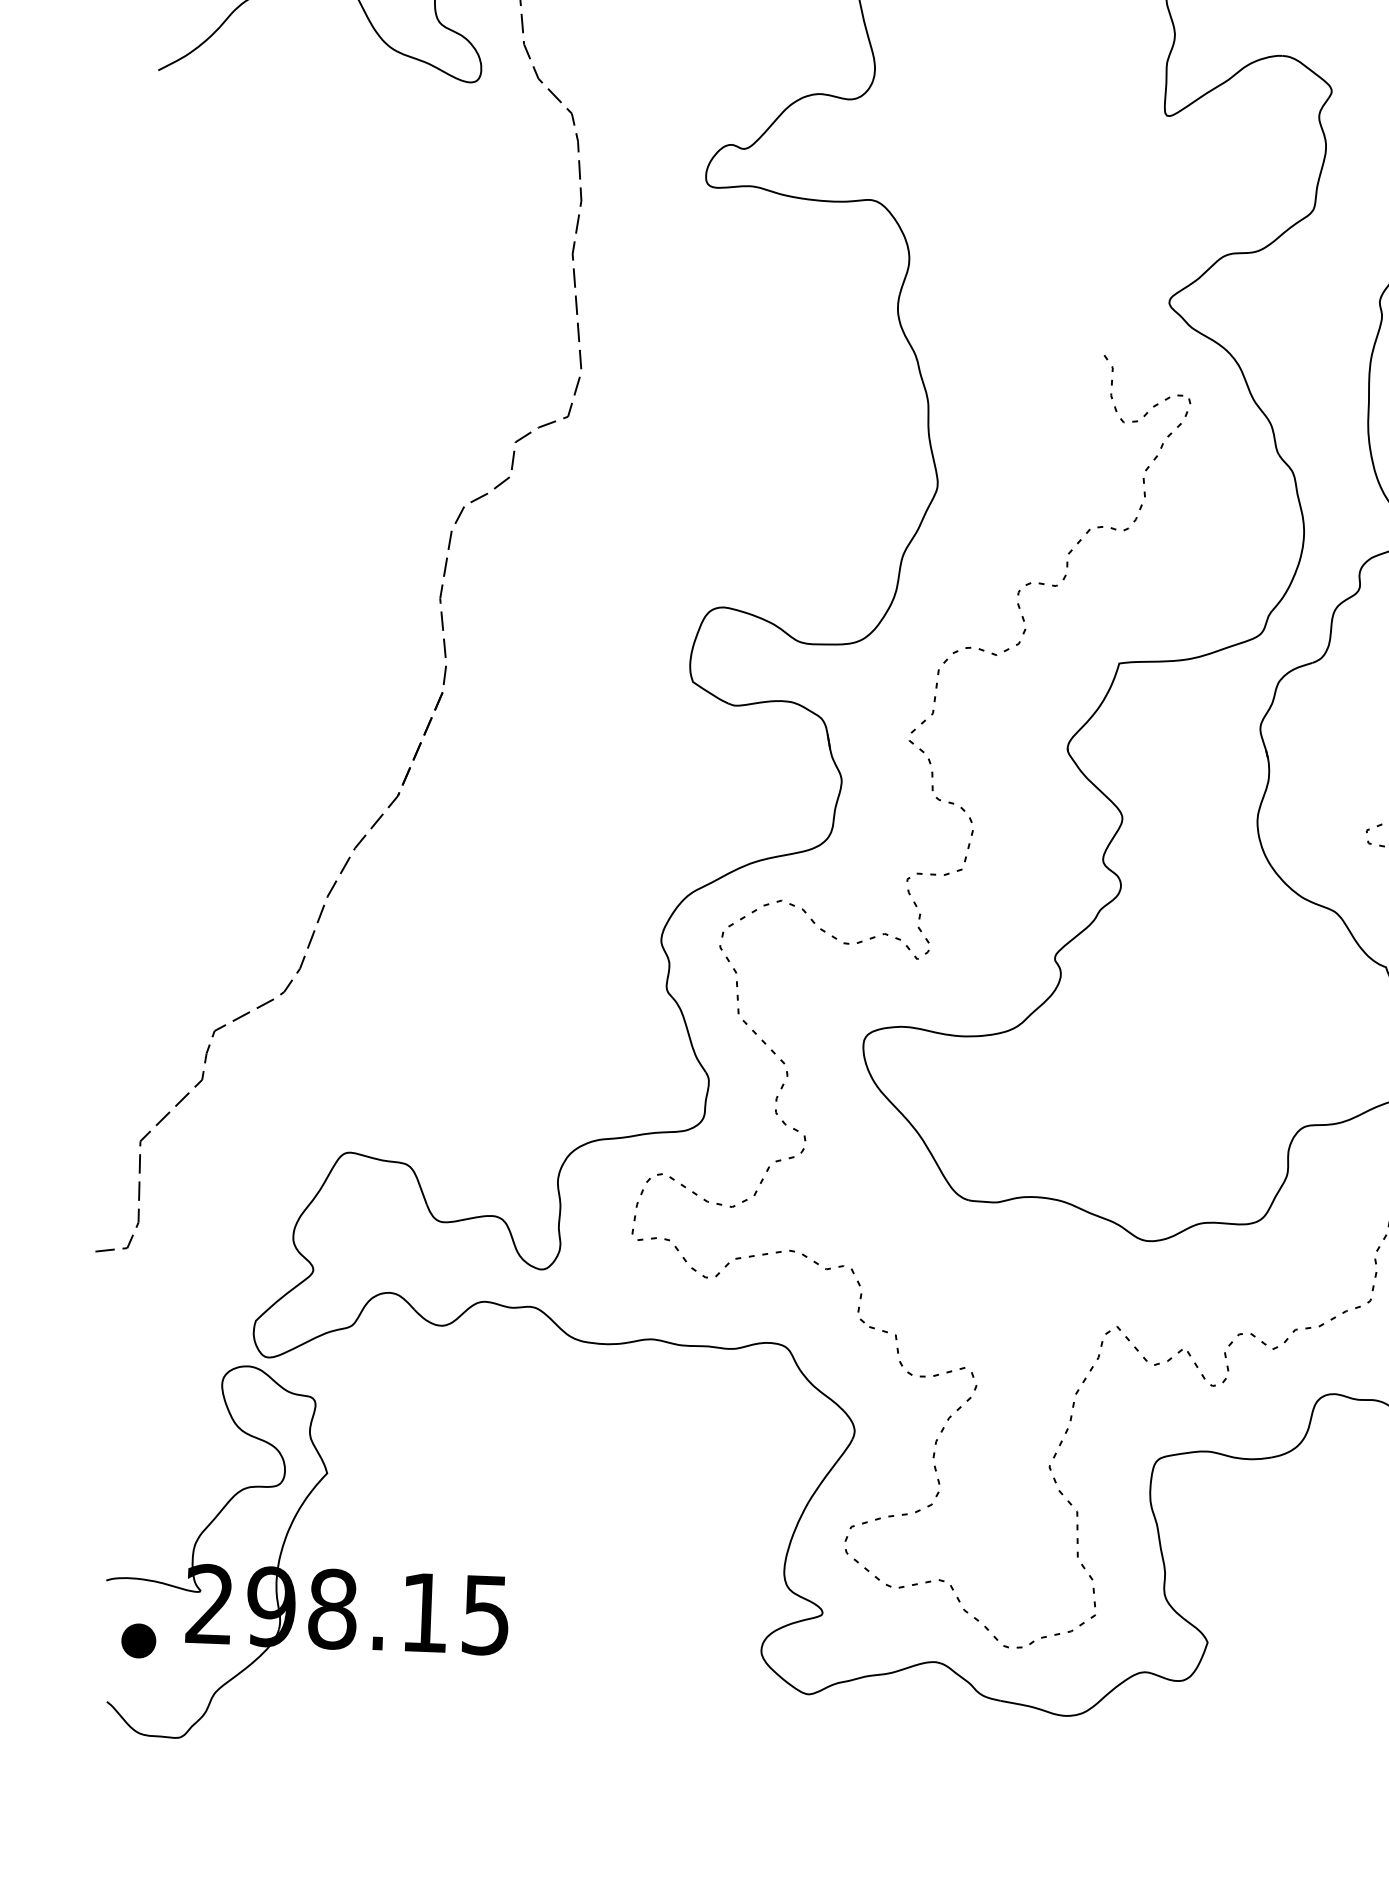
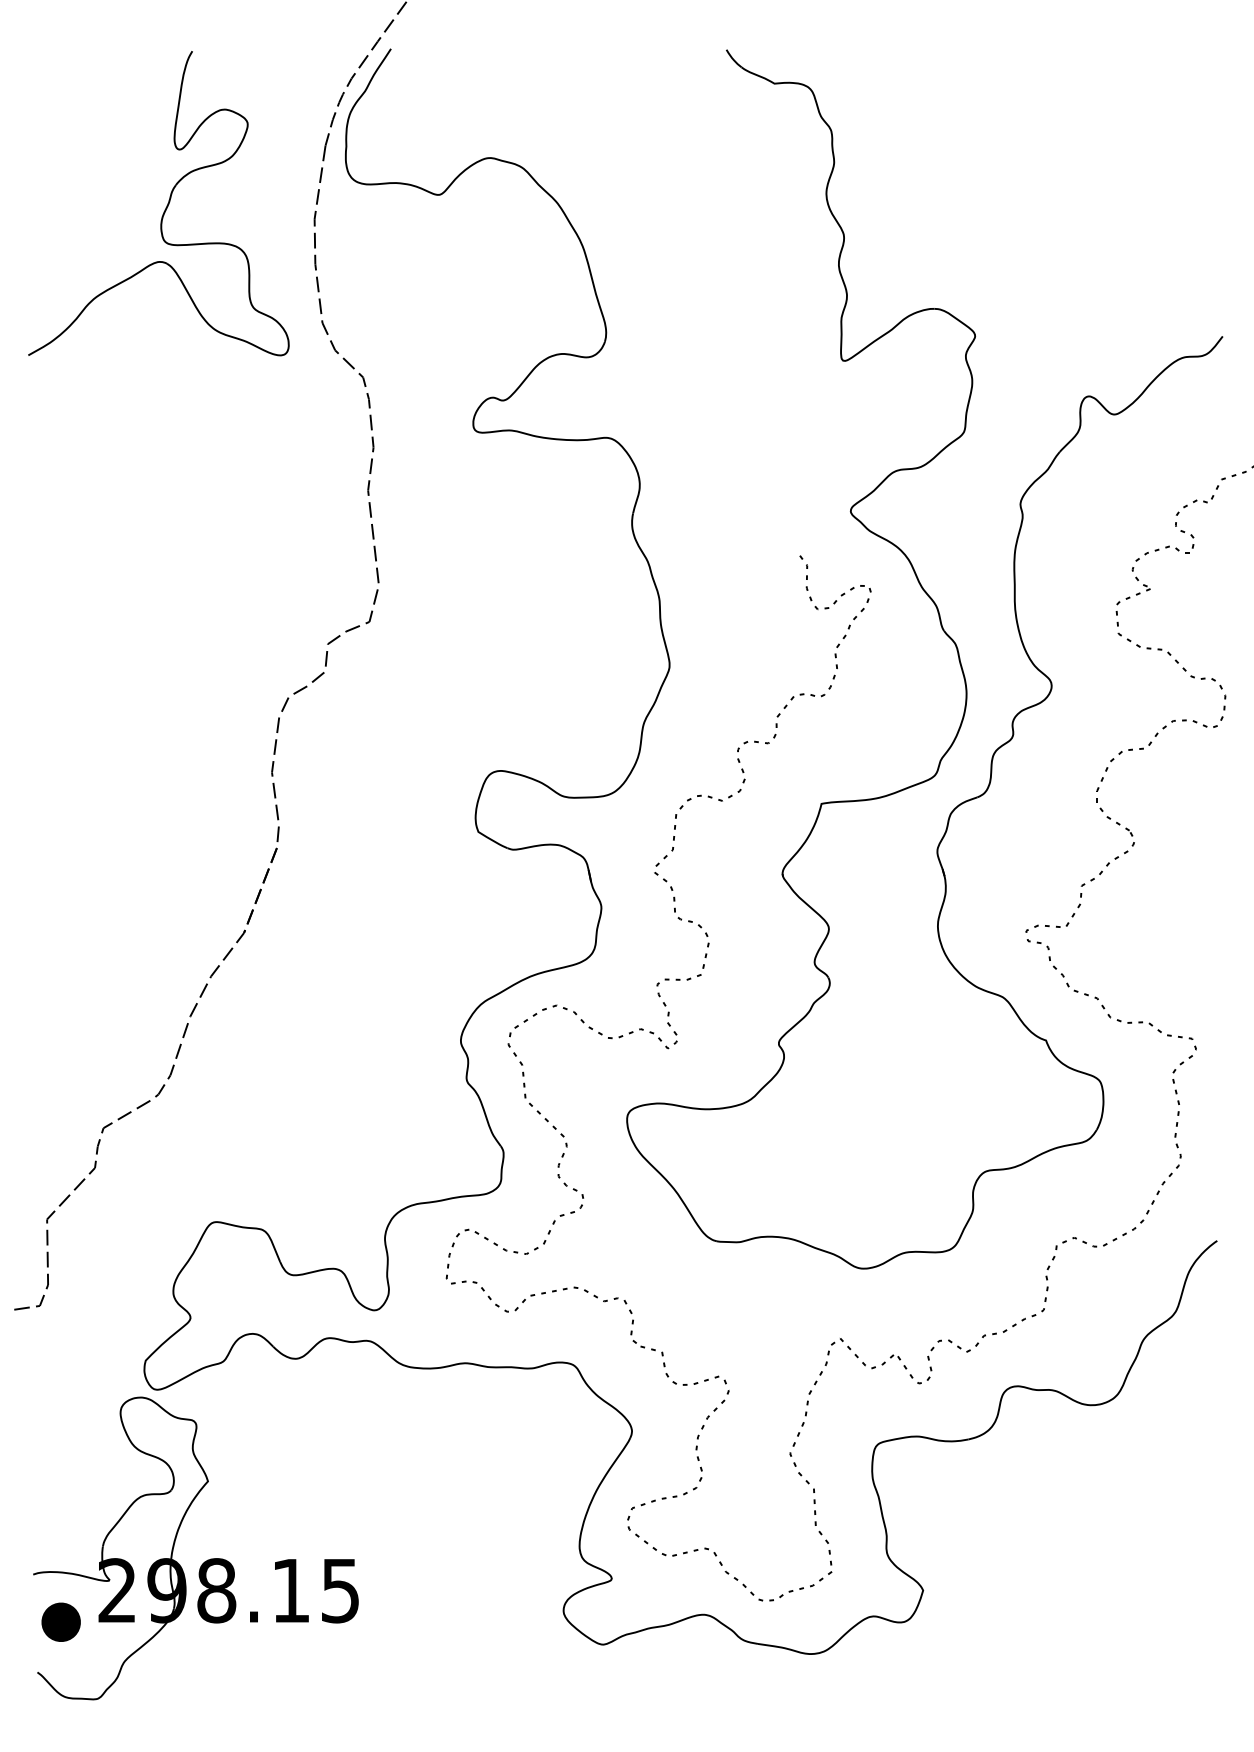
part: (139, 1641) -> (61, 1622), size x1.4

